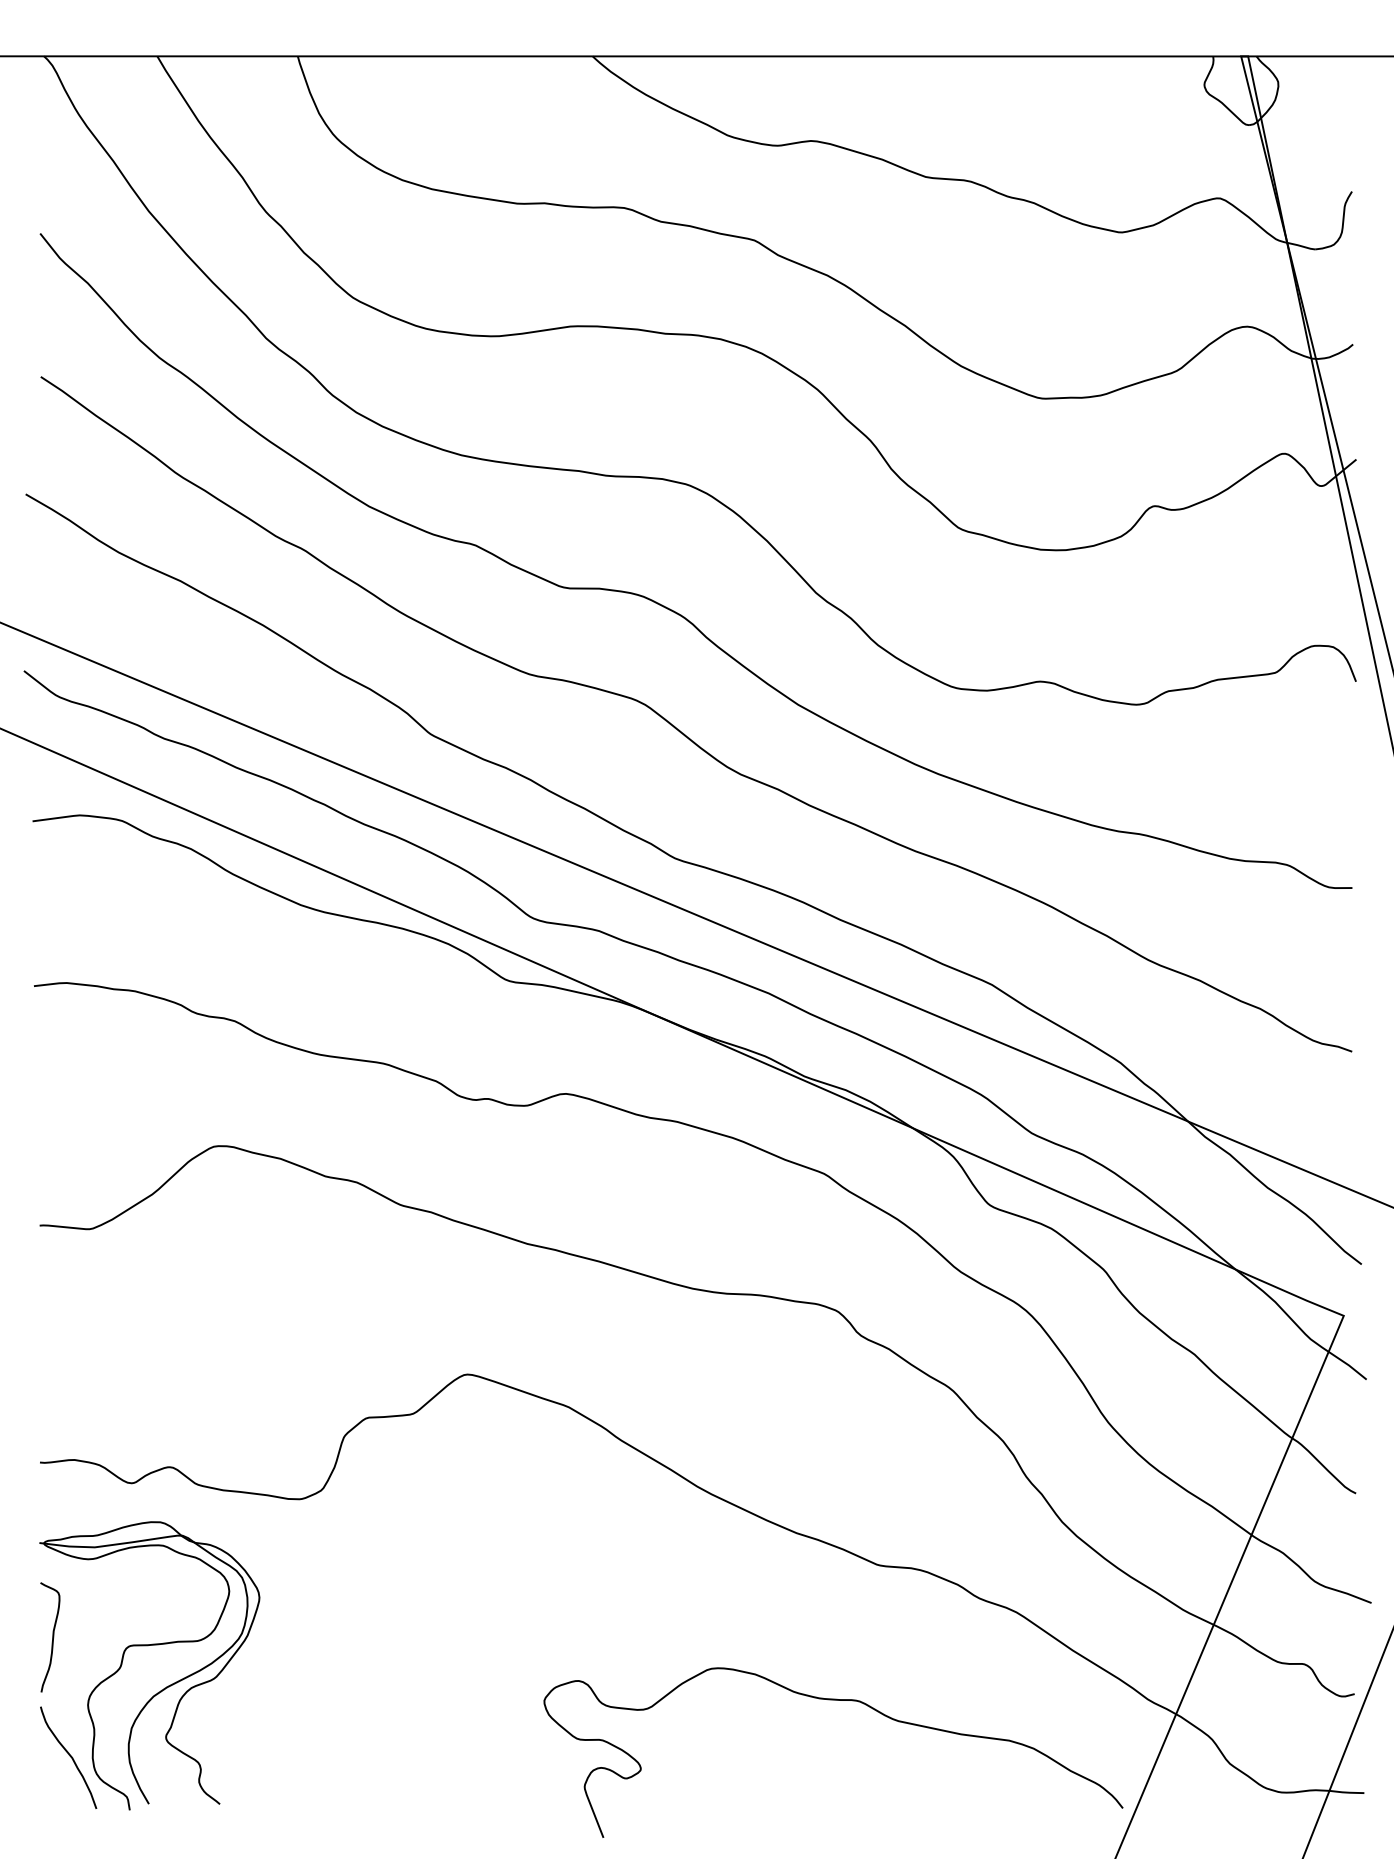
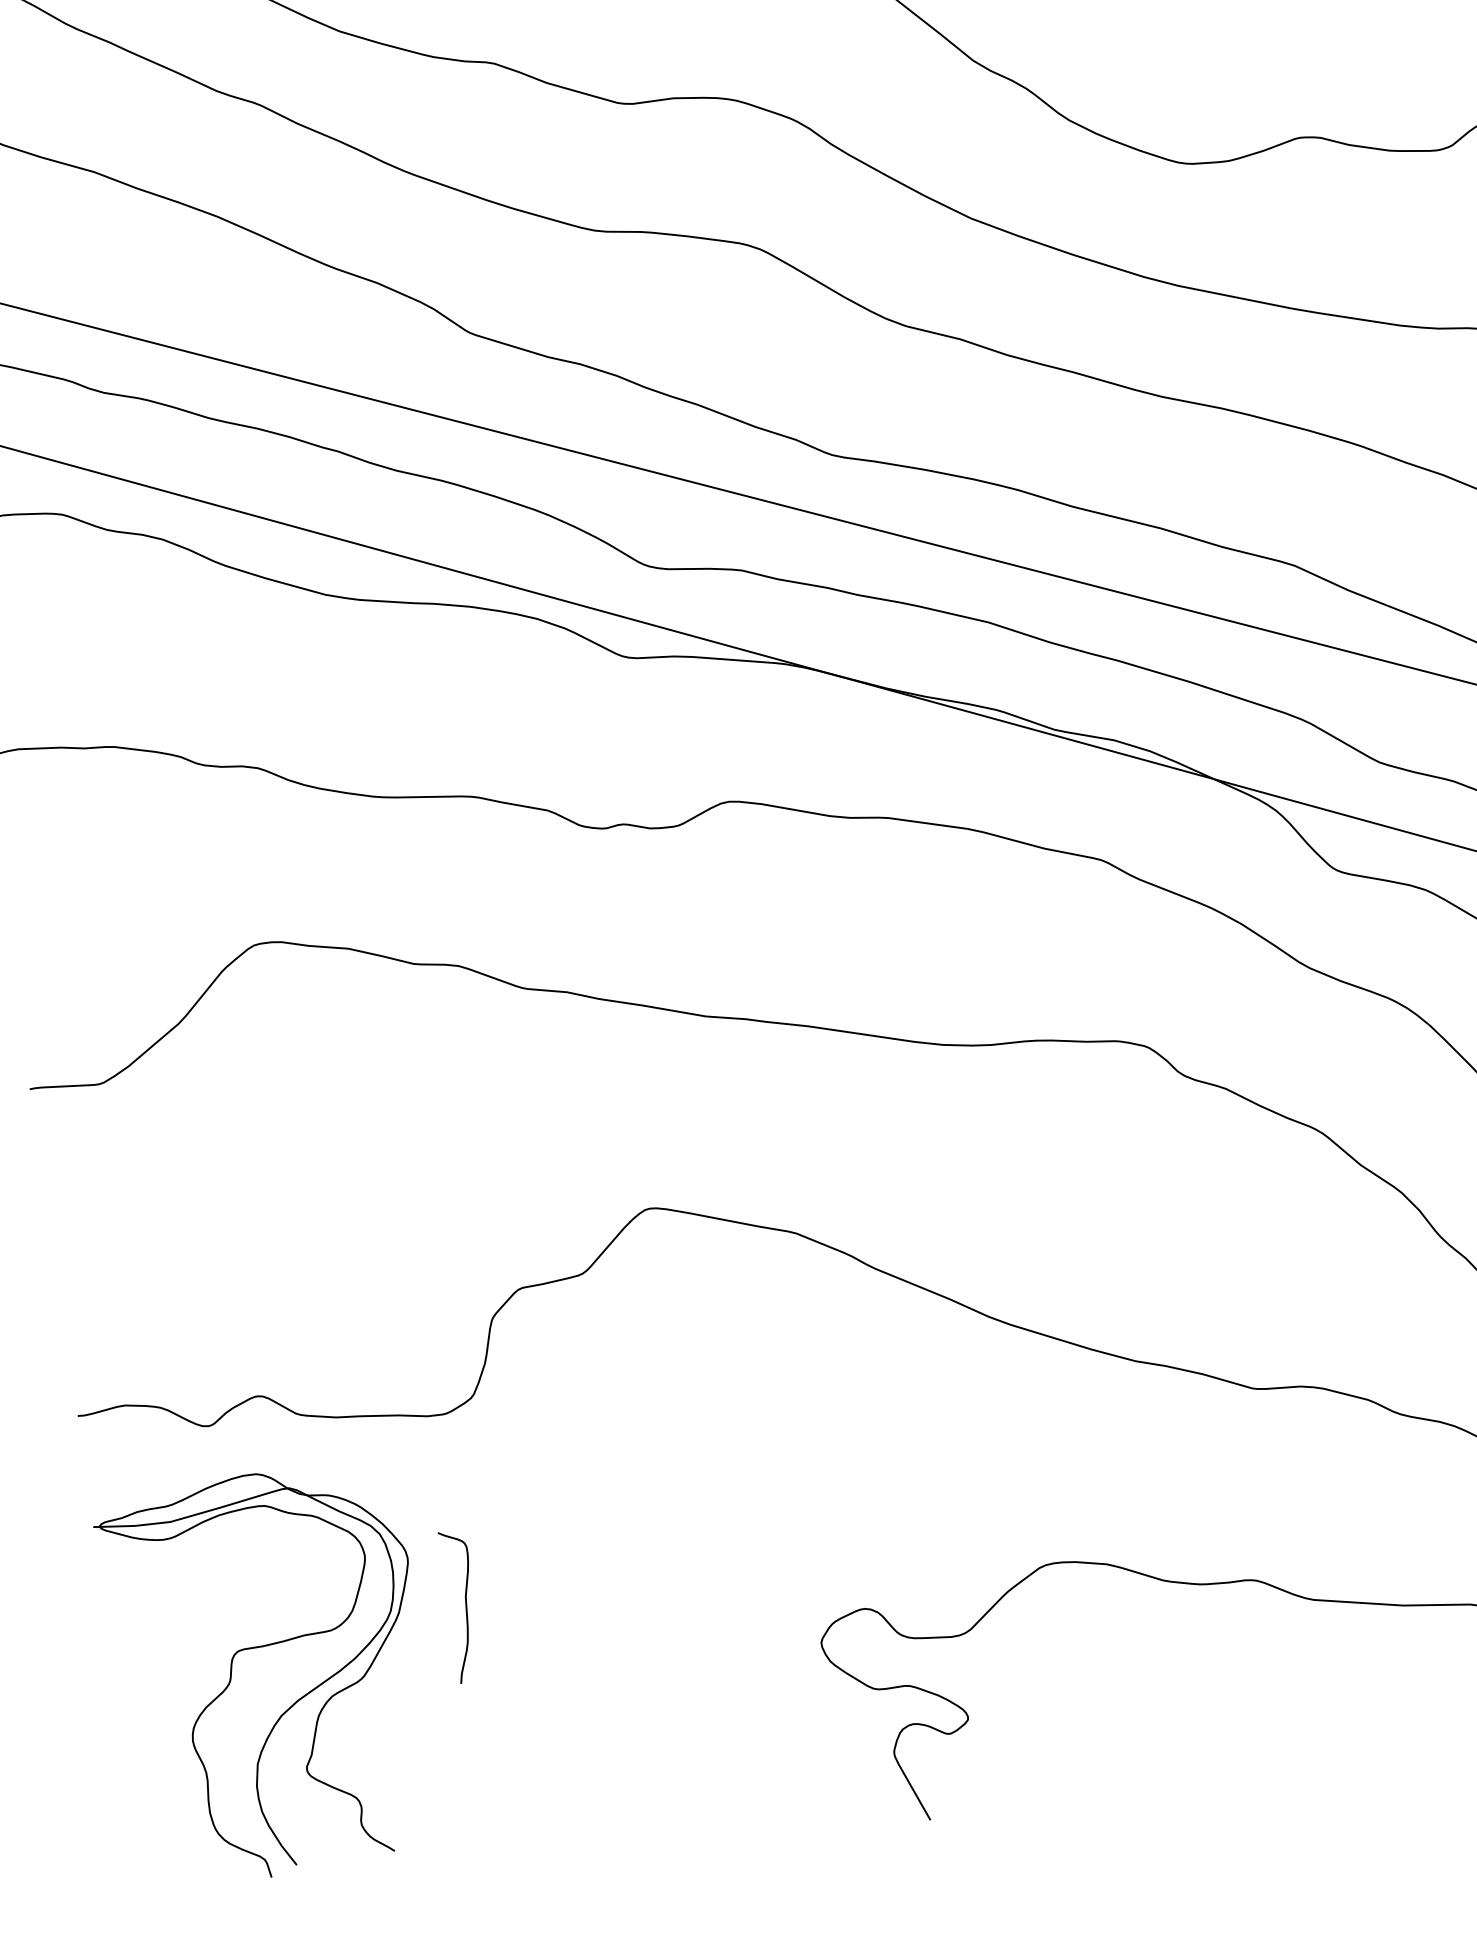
curve: (52, 1637) -> (465, 1605), moved
curve: (69, 1756) -> (177, 1815), removed

